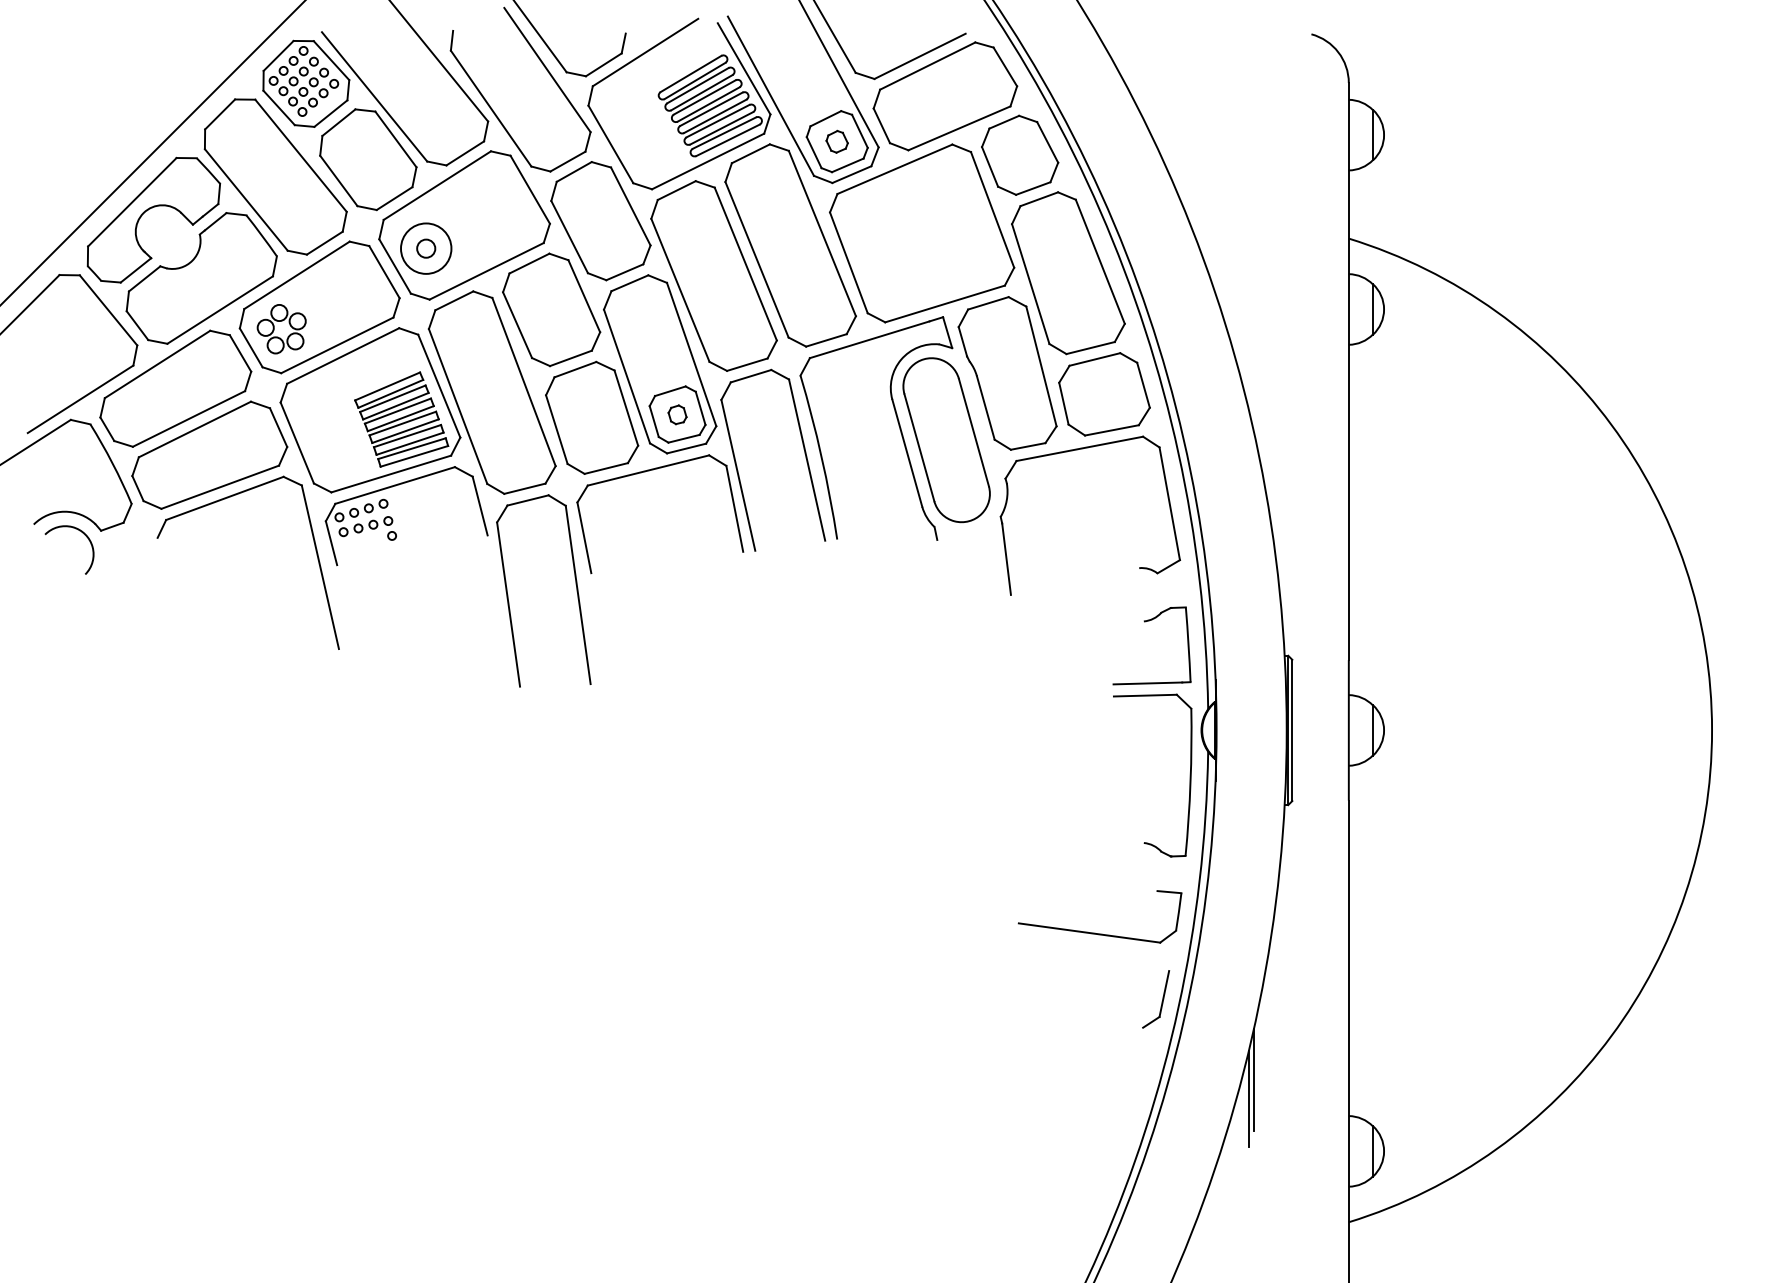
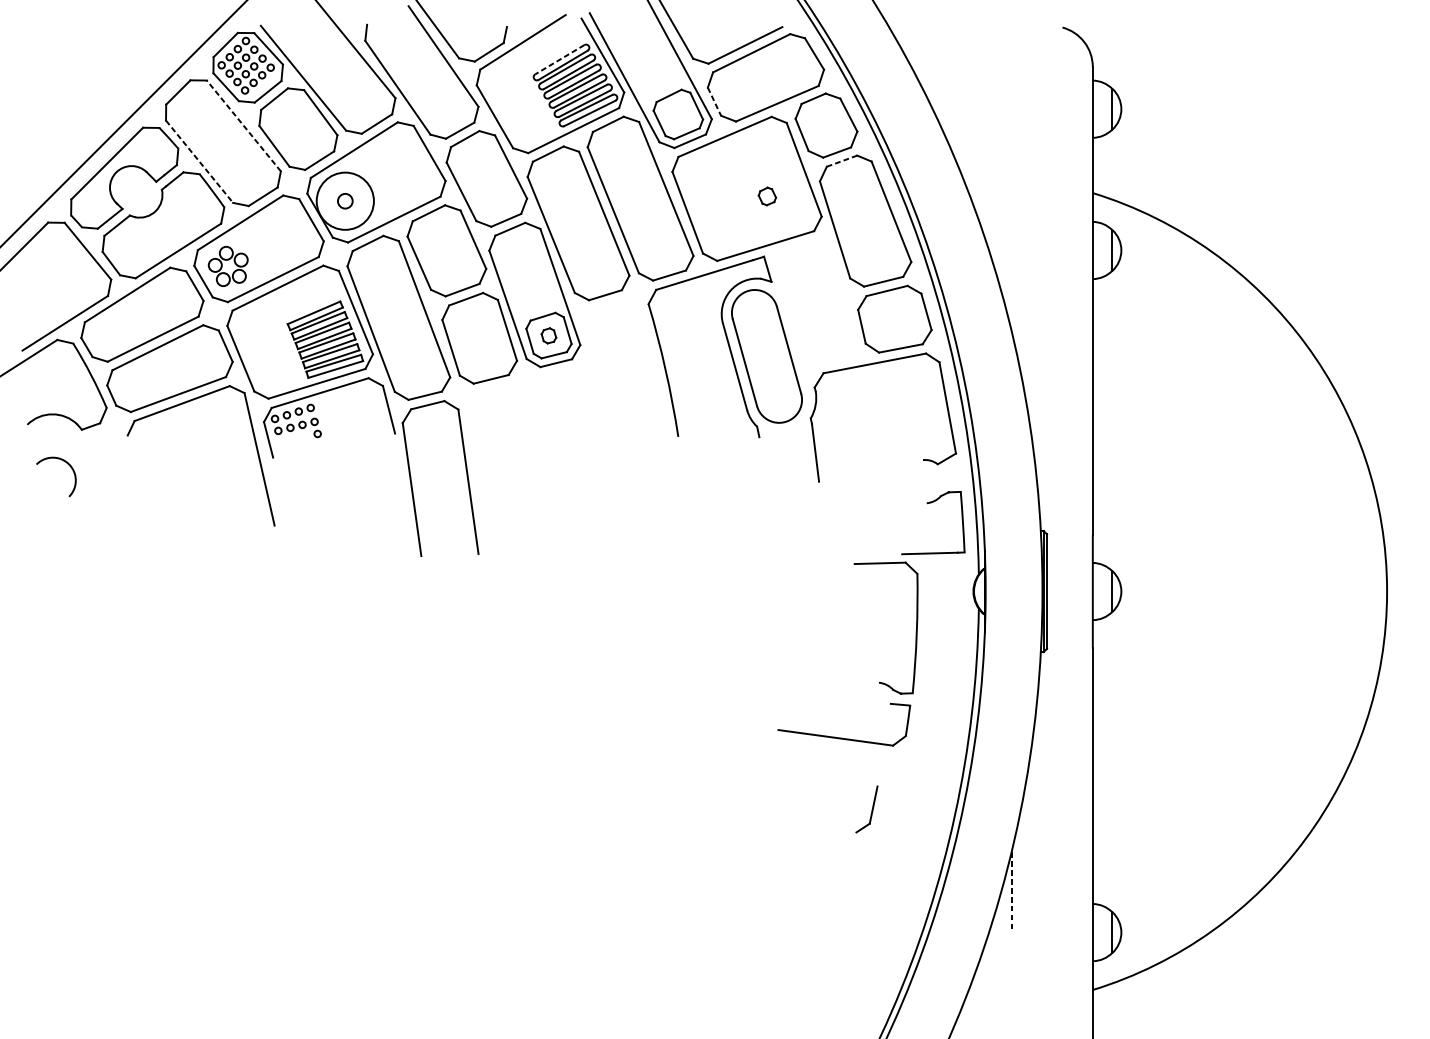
line: (690, 74) -> (559, 60), solid -> dashed
line: (882, 126) -> (715, 102), solid -> dashed
part: (836, 141) -> (766, 196), moved
line: (300, 155) -> (243, 125), solid -> dashed
line: (246, 199) -> (199, 161), solid -> dashed
line: (1038, 199) -> (841, 161), solid -> dashed
circle: (426, 248) -> (345, 201), size x1.4
part: (1007, 373) -> (816, 302), removed
part: (697, 459) -> (565, 372), removed
arc: (83, 534) -> (67, 464), moved
part: (1189, 775) -> (915, 628), moved
part: (1095, 932) -> (840, 737), moved
part: (1156, 999) -> (867, 809), moved
line: (1253, 1079) -> (1015, 874), removed
line: (1248, 1098) -> (1011, 889), solid -> dashed

